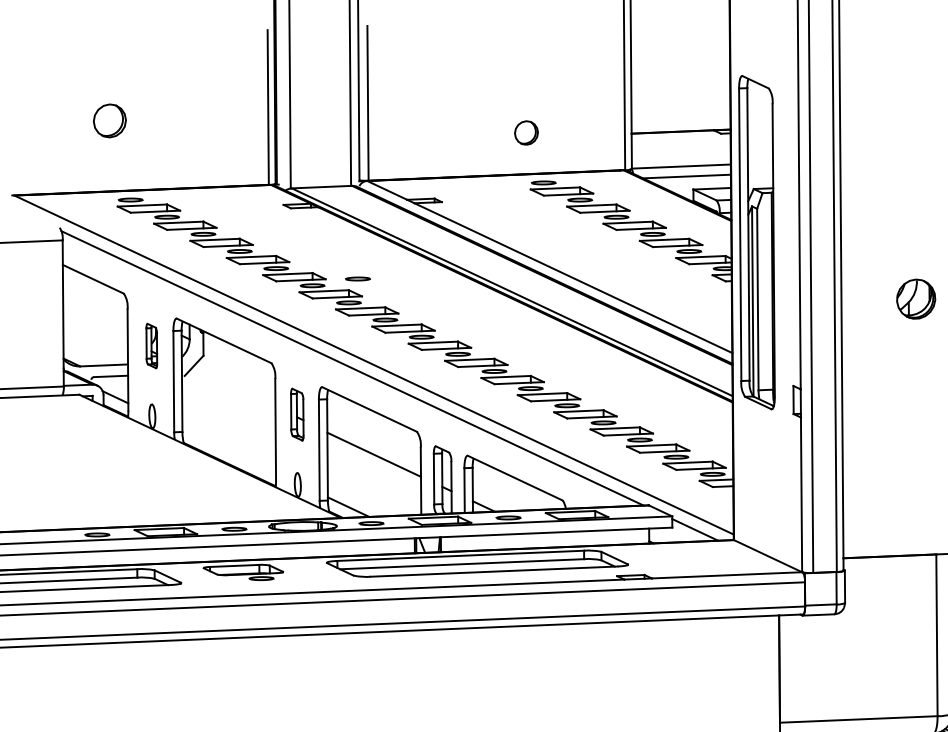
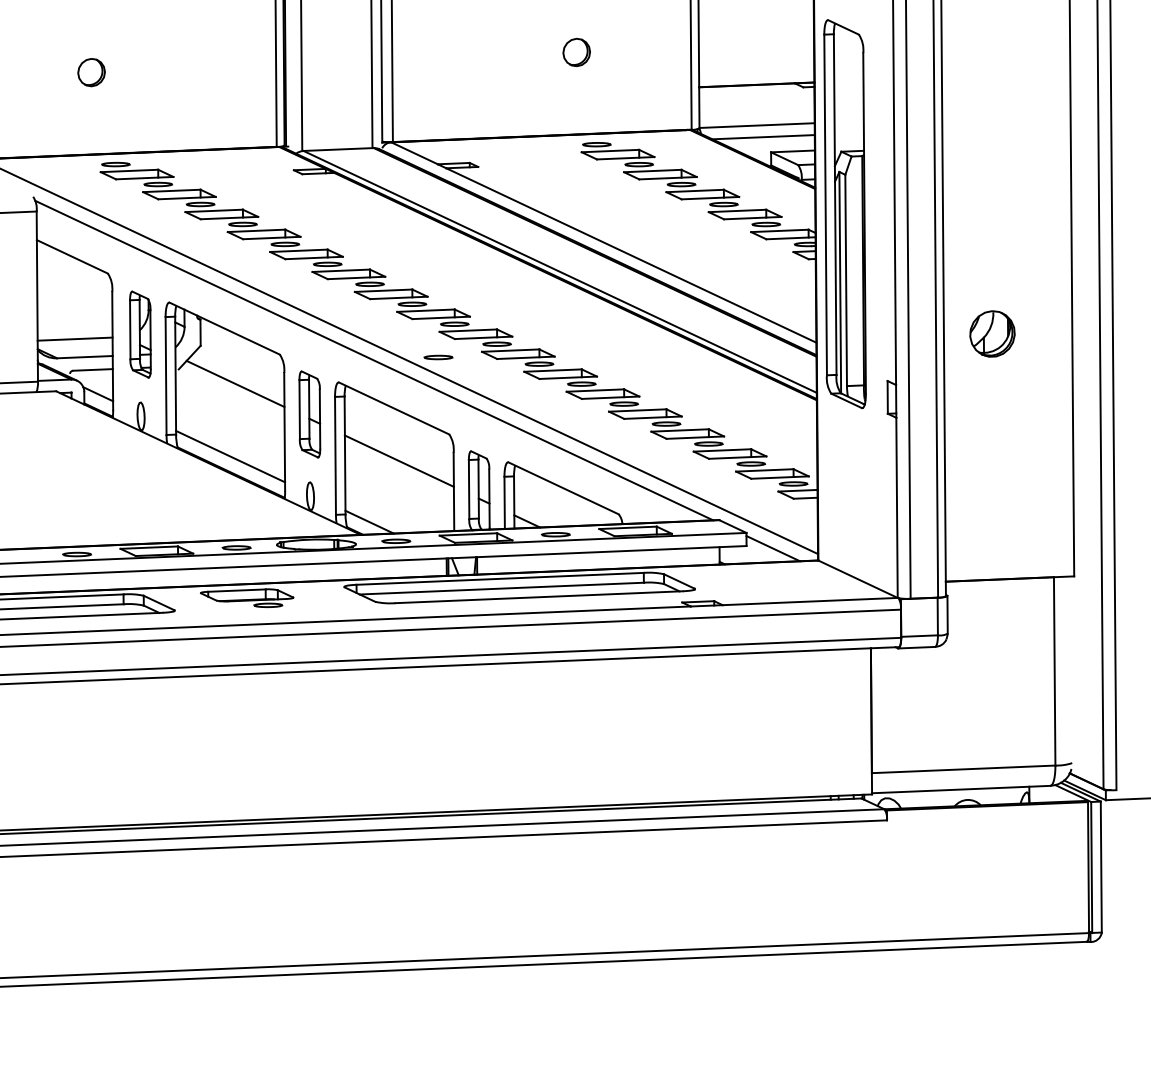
part: (109, 120) -> (91, 72), size x0.71
part: (526, 133) -> (576, 52), moved
part: (357, 279) -> (438, 357), moved
part: (916, 298) -> (992, 333), moved
part: (151, 345) -> (140, 334), size x1.67
line: (95, 349) -> (74, 338), added
line: (233, 388) -> (235, 383), added
part: (296, 414) -> (309, 414), size x1.43
line: (229, 450) -> (230, 456), added

